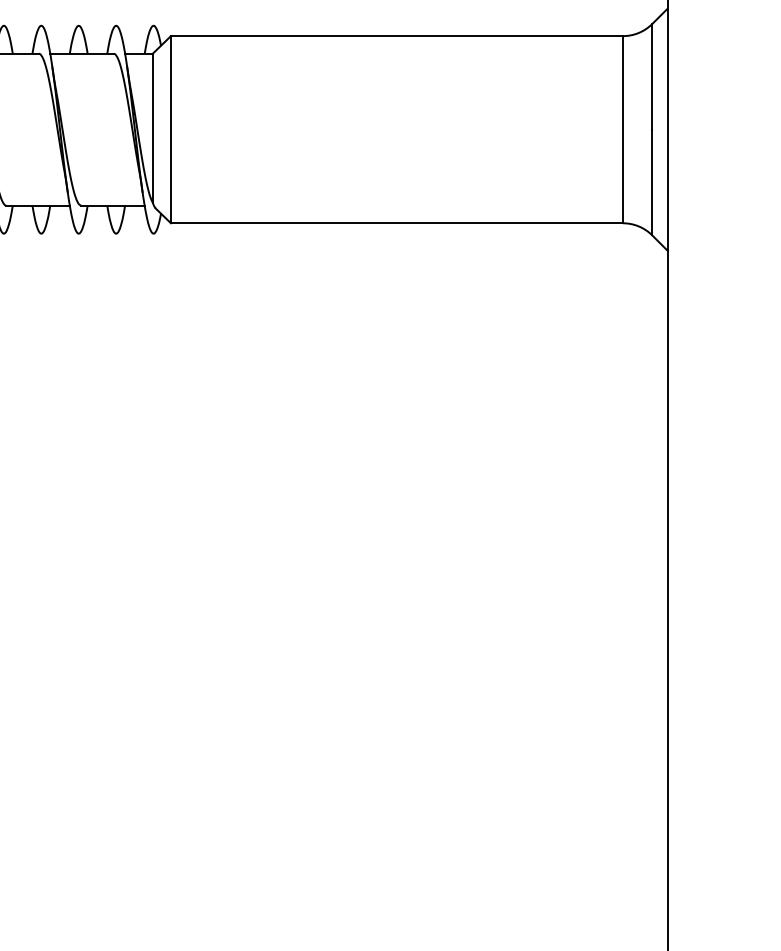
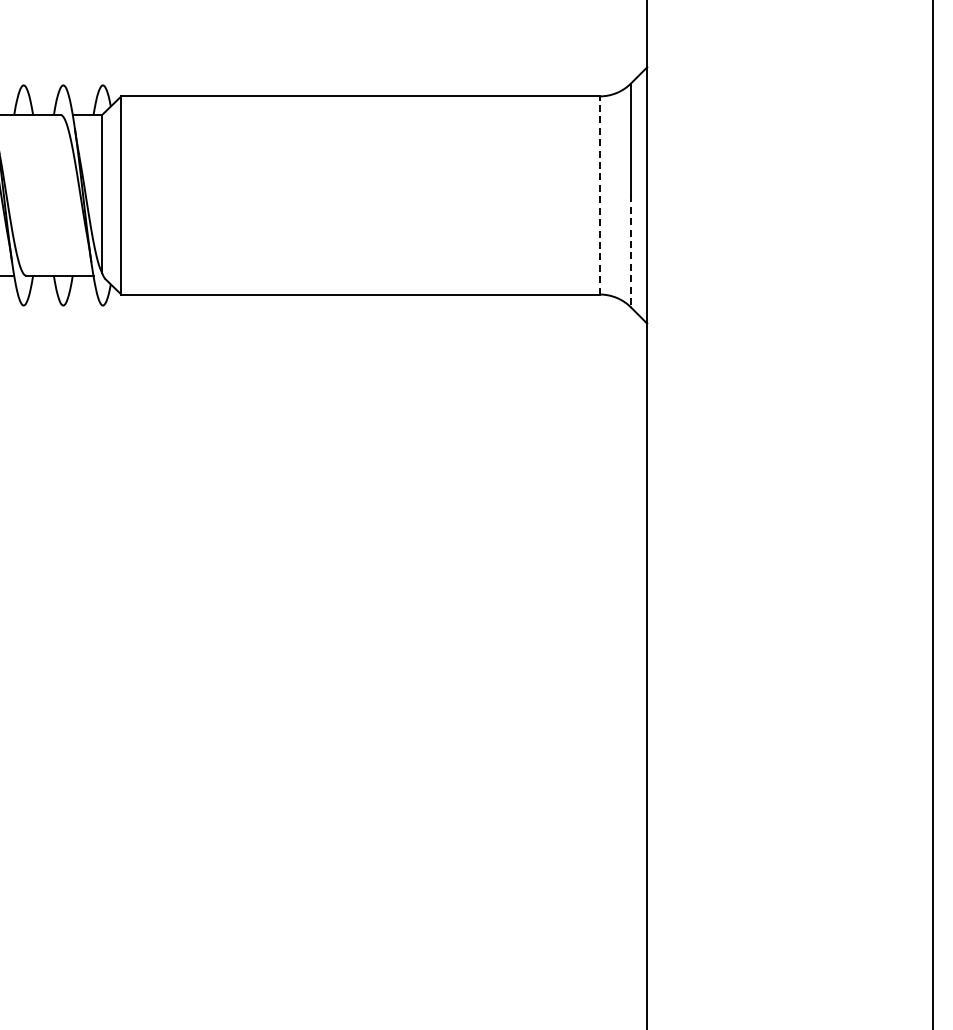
line: (622, 128) -> (599, 194), solid -> dashed
line: (652, 182) -> (631, 251), solid -> dashed

